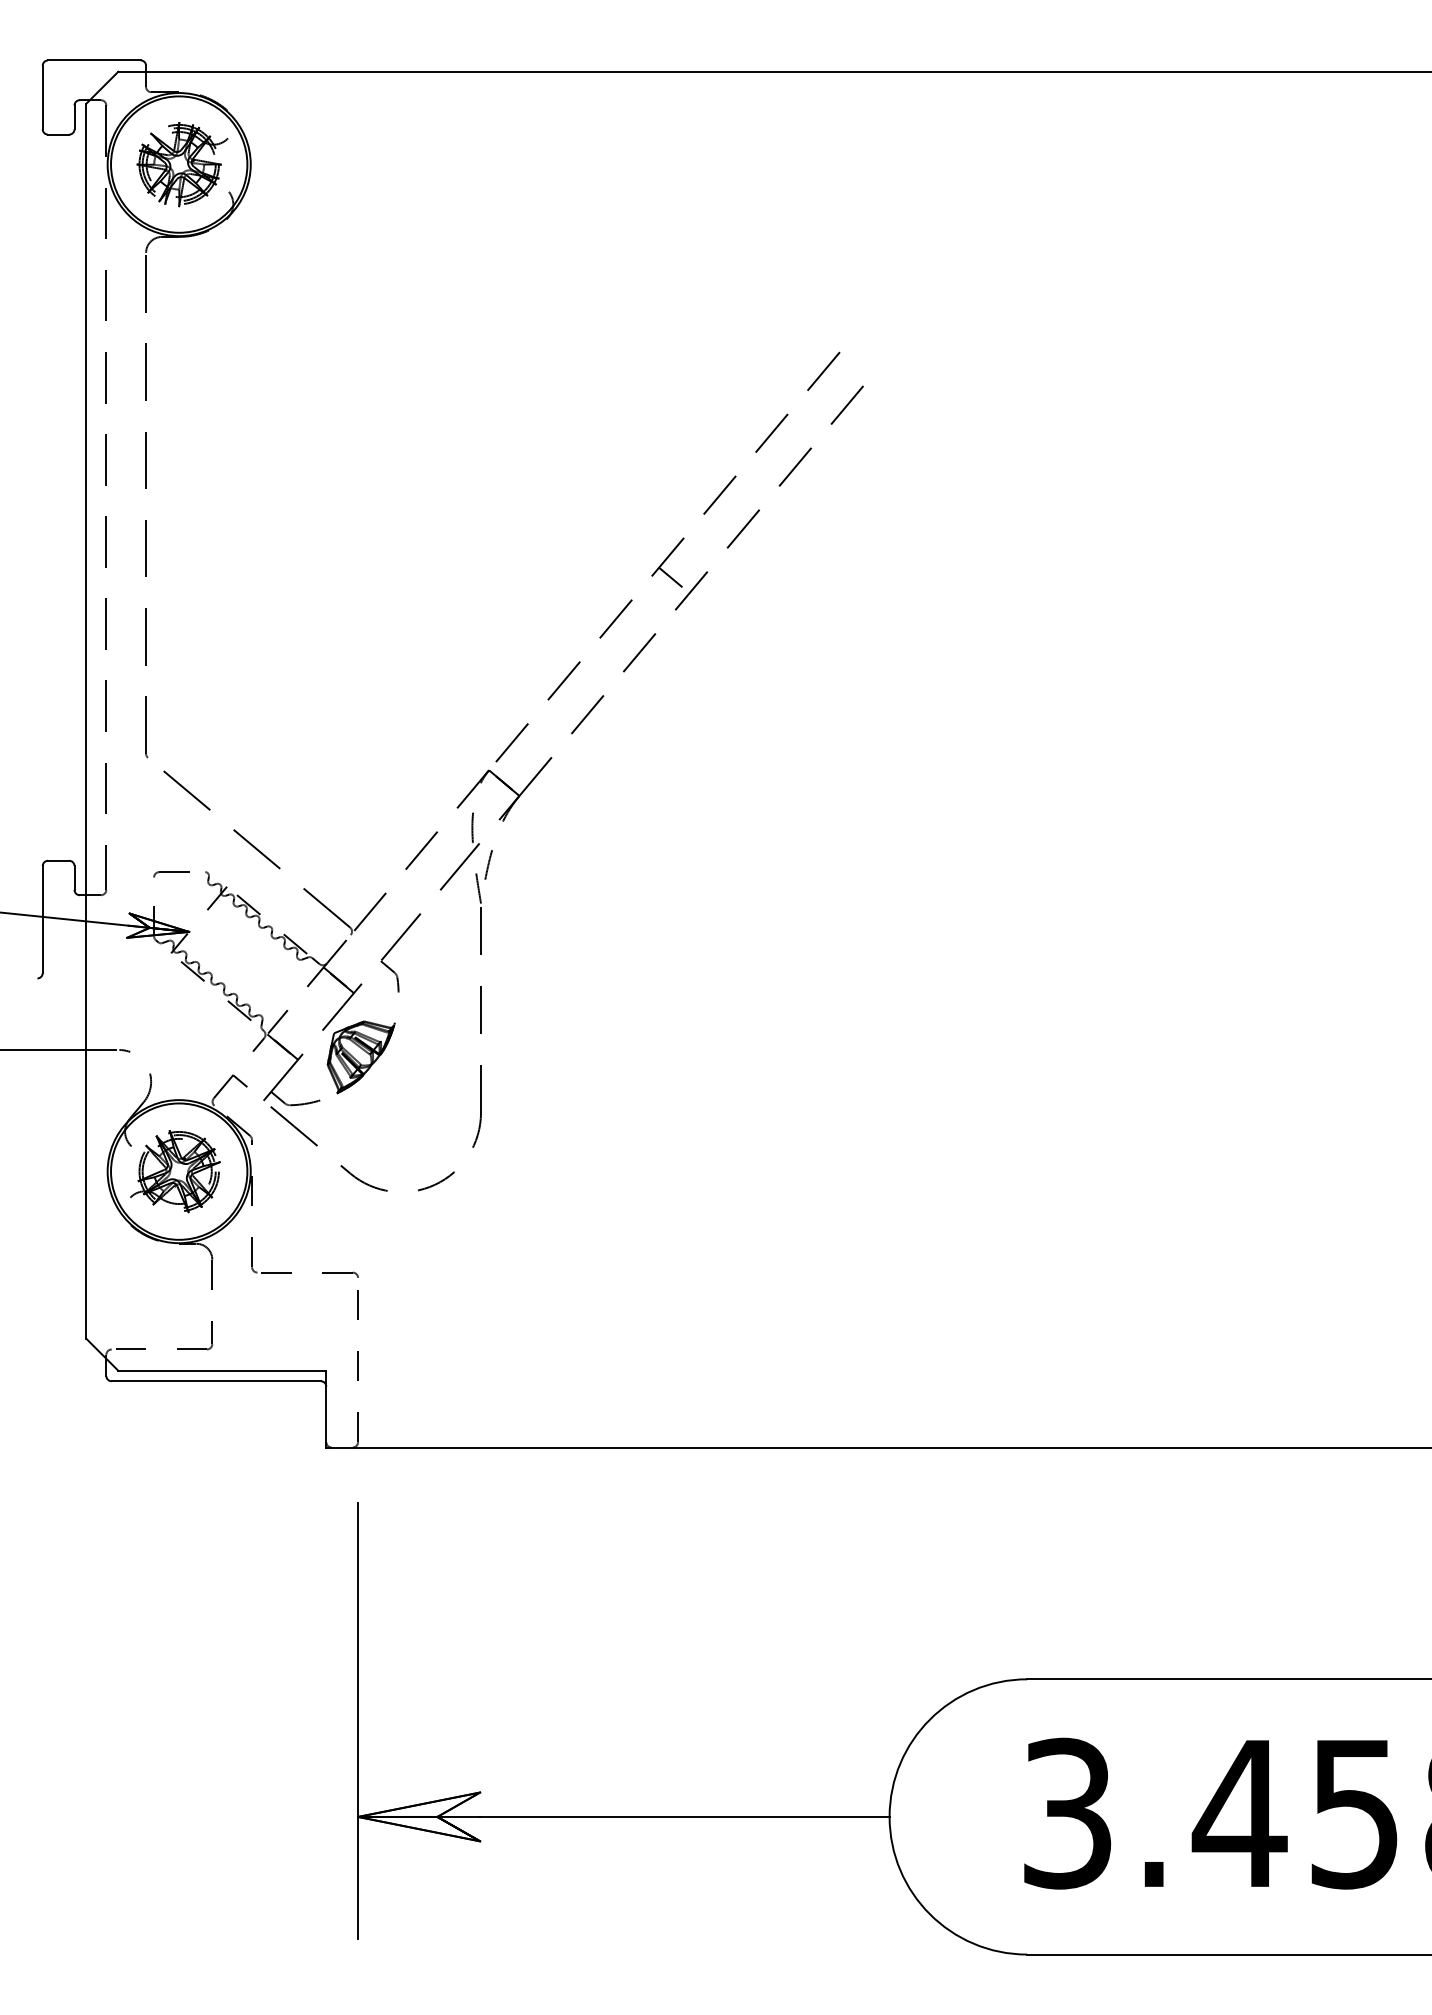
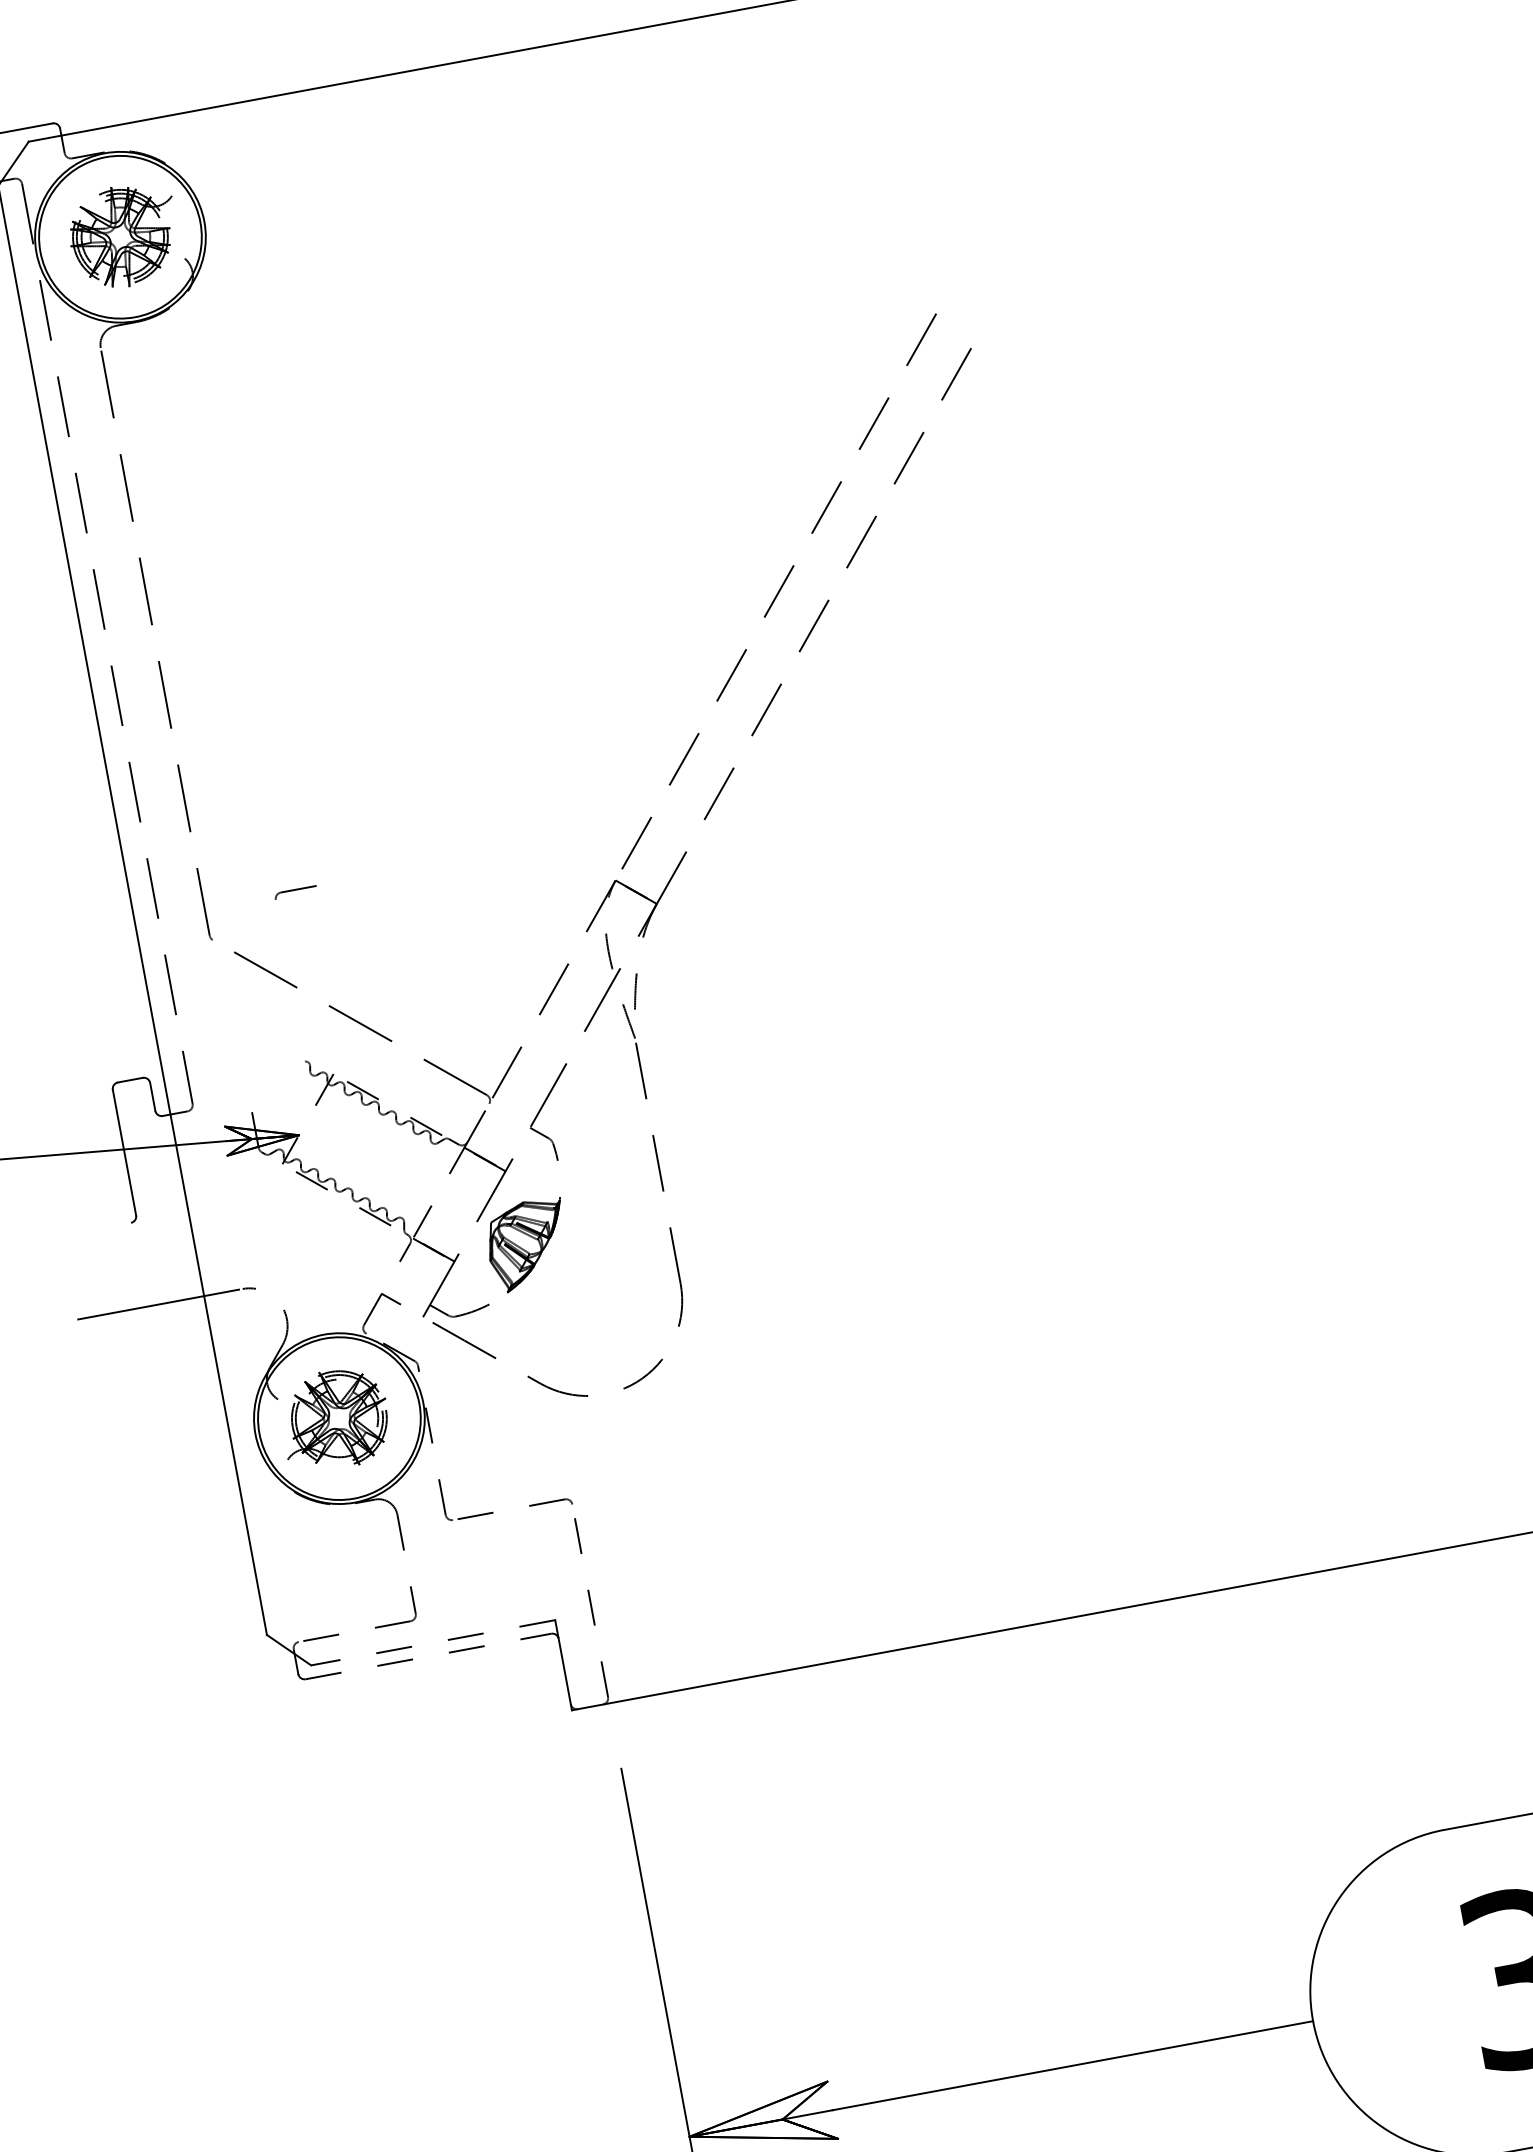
line: (674, 580) -> (791, 617), removed
part: (171, 874) -> (295, 892), moved
line: (221, 1370) -> (432, 1642), solid -> dashed
line: (216, 1381) -> (428, 1656), solid -> dashed

